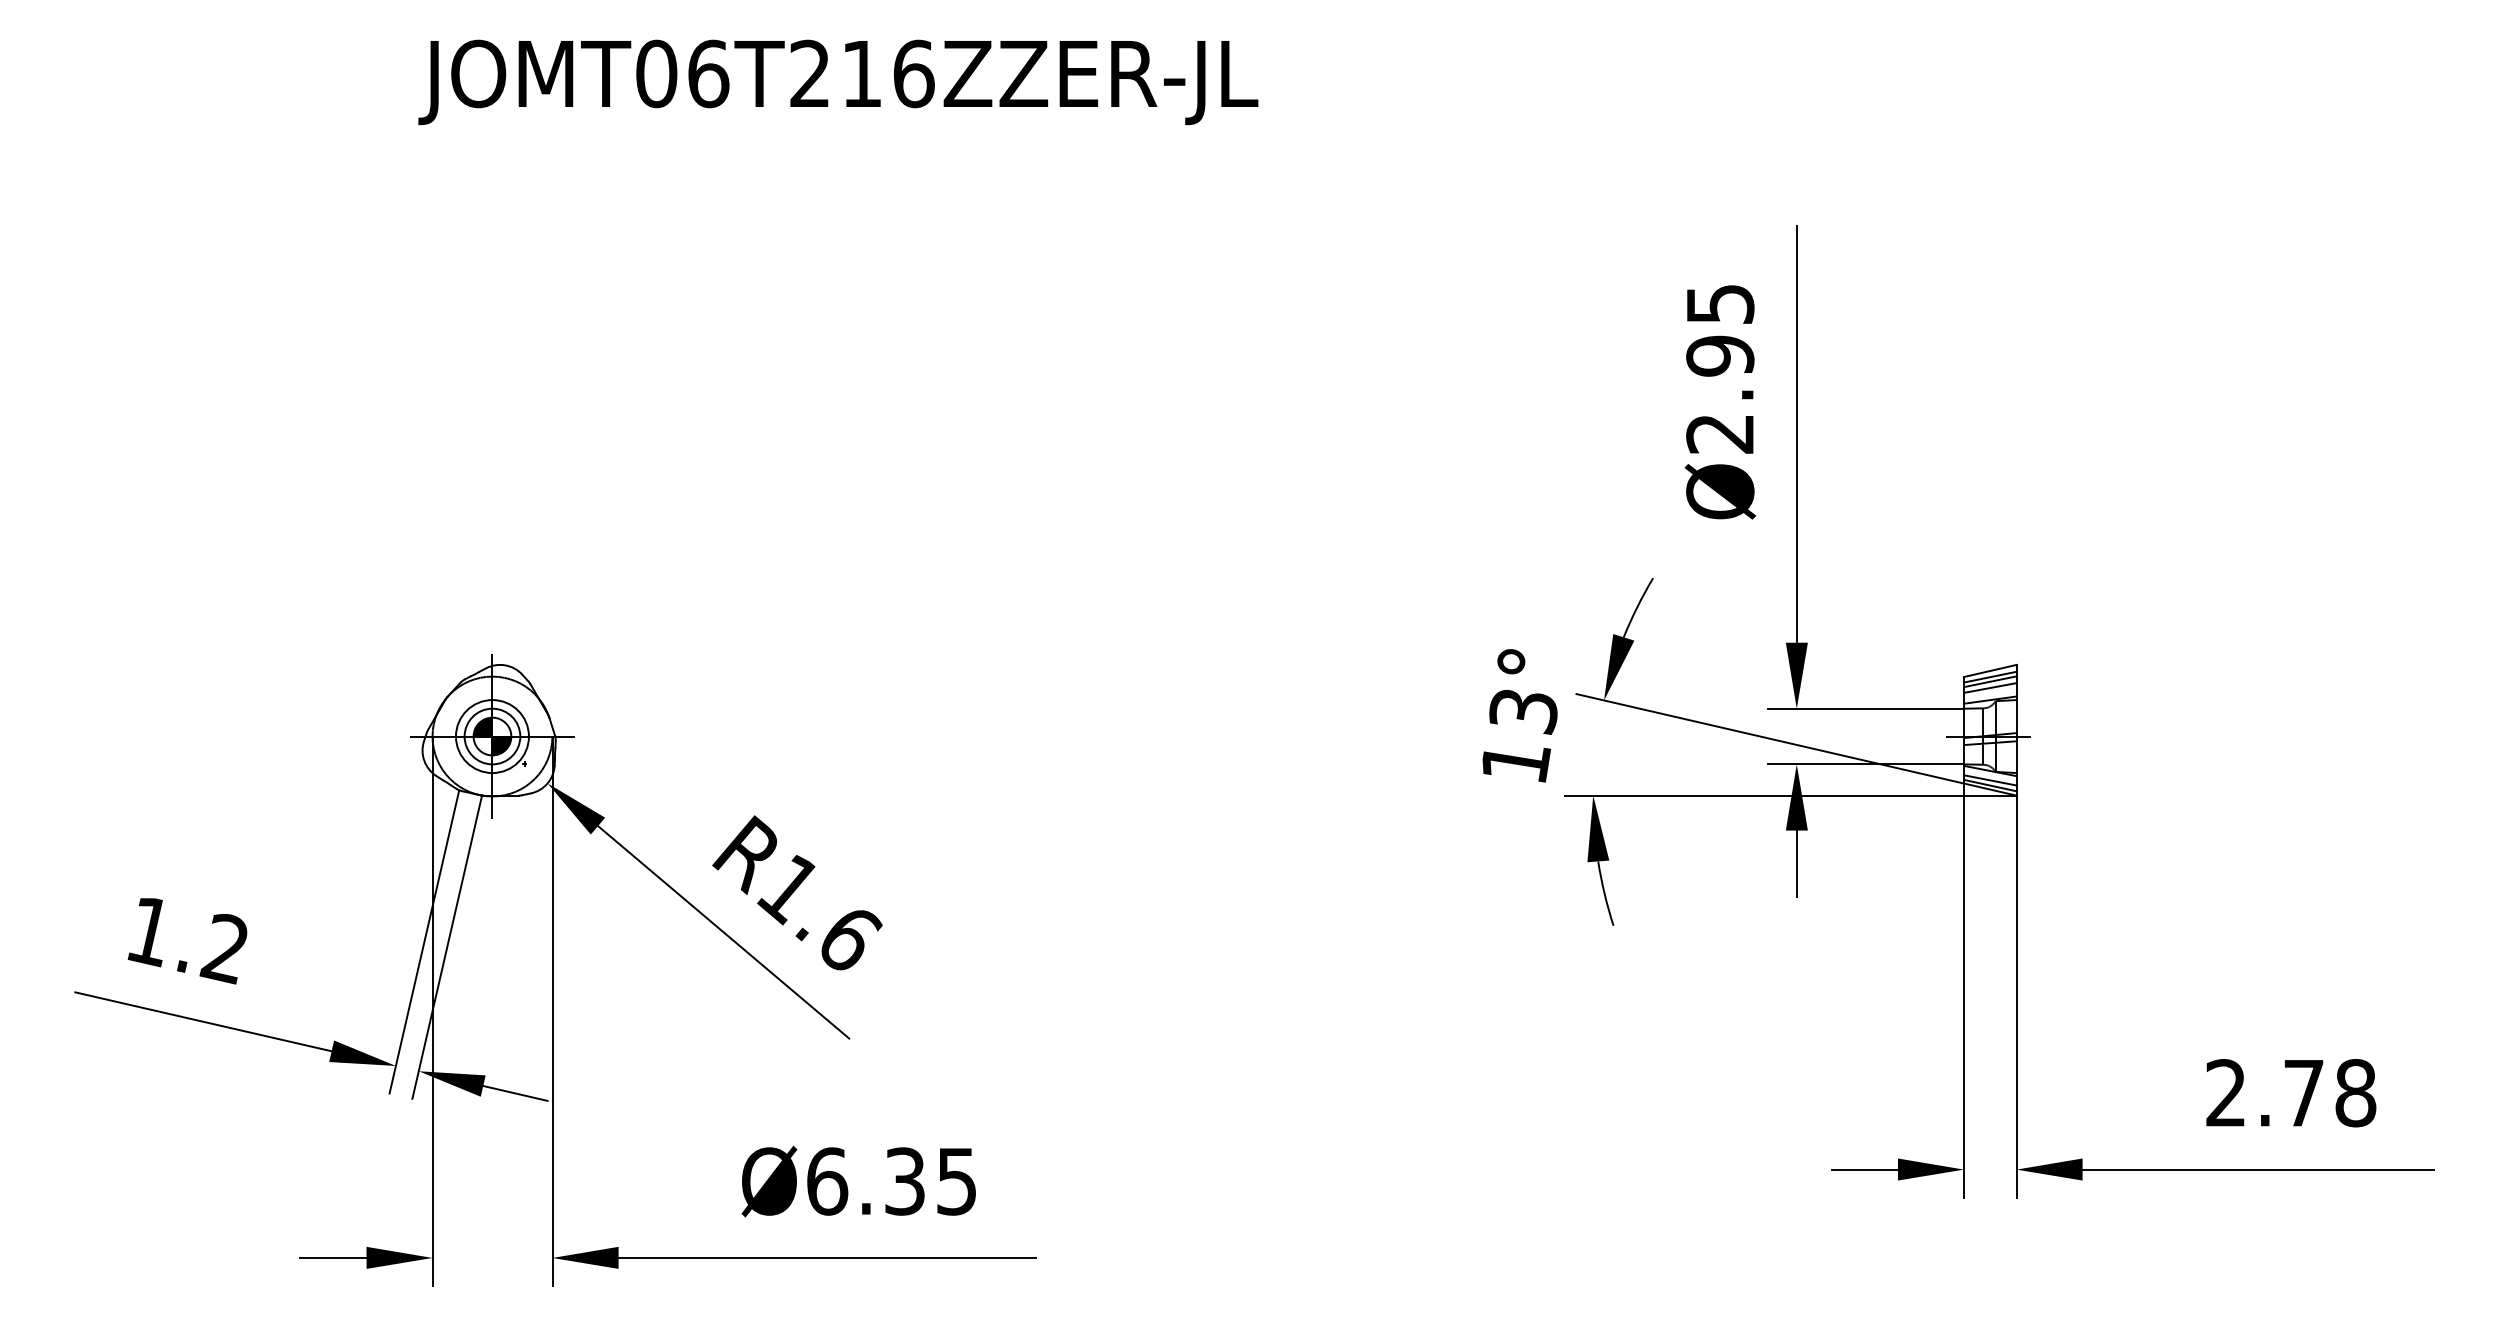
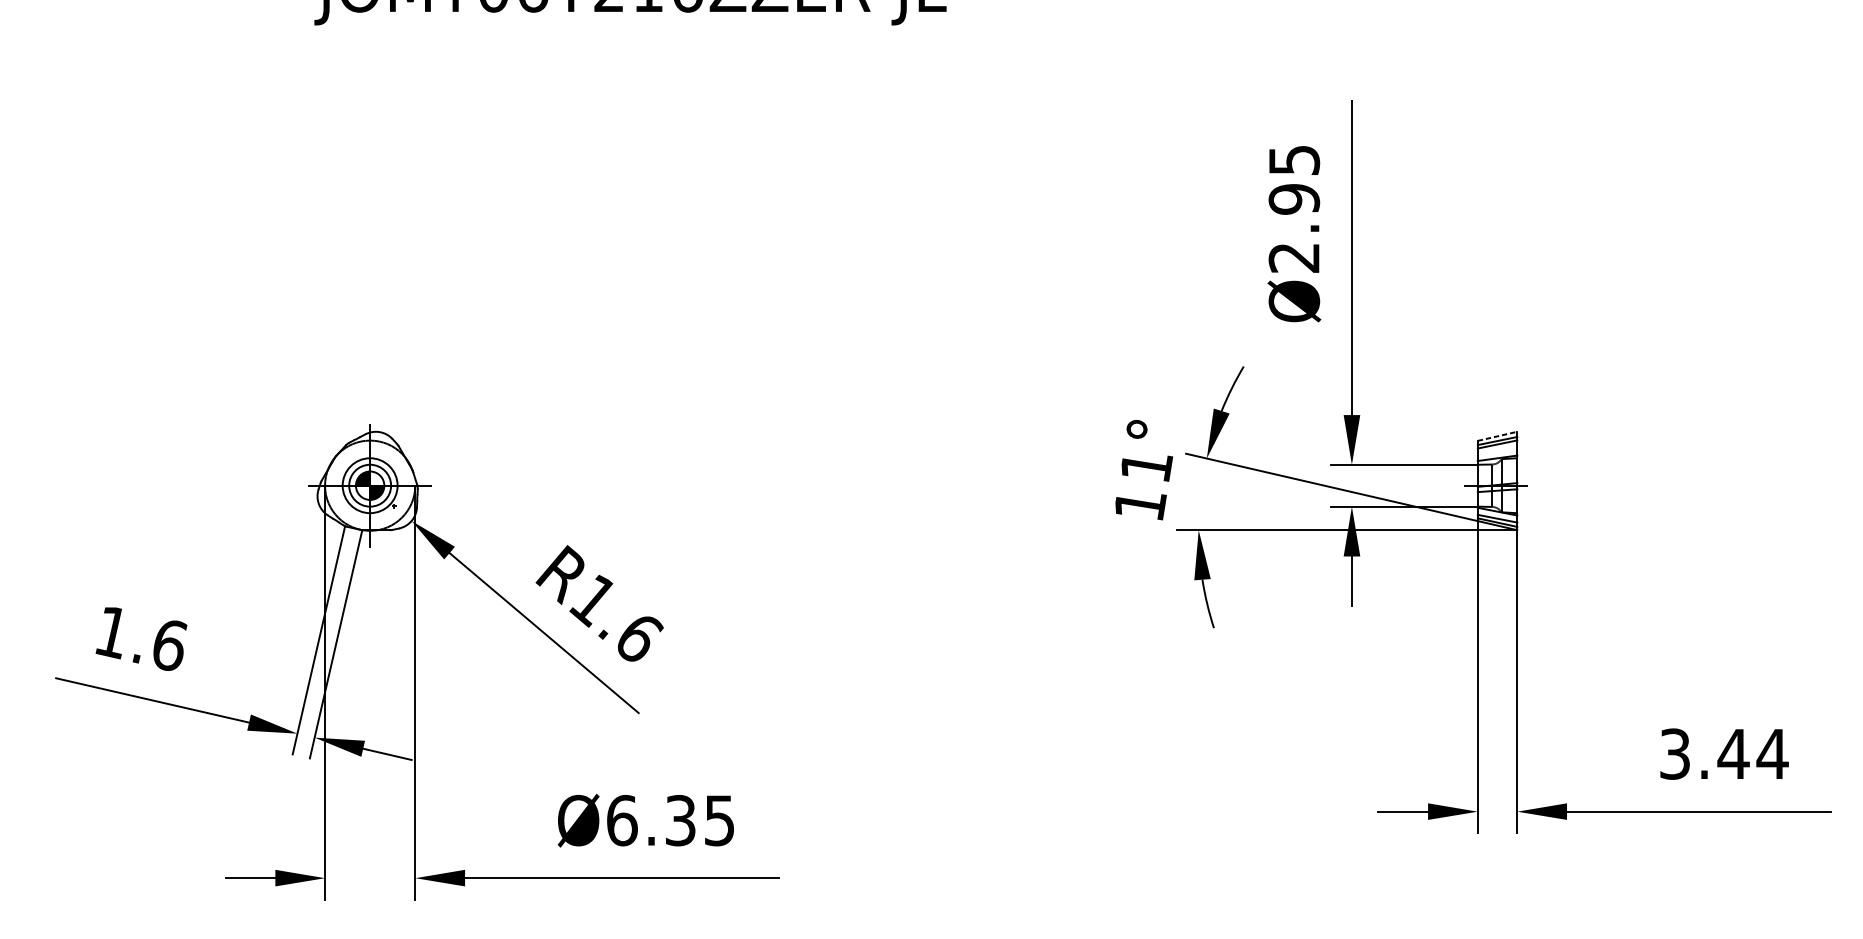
line: (1990, 670) -> (1497, 436), solid -> dashed
line: (1990, 687) -> (1497, 448), removed
text: (1524, 712) -> (1146, 467), 13° -> 11°
text: (224, 949) -> (168, 646), 1.2 -> 1.6
text: (2291, 1093) -> (1724, 754), 2.78 -> 3.44

